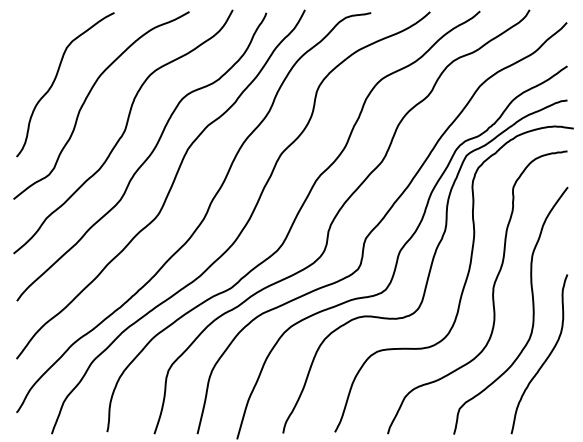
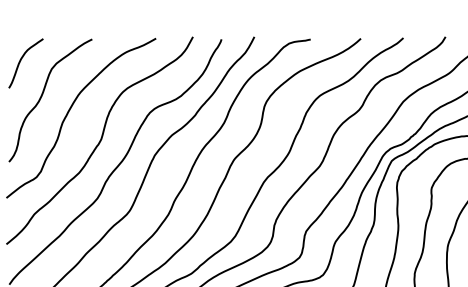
curve: (31, 37) -> (21, 60), added

